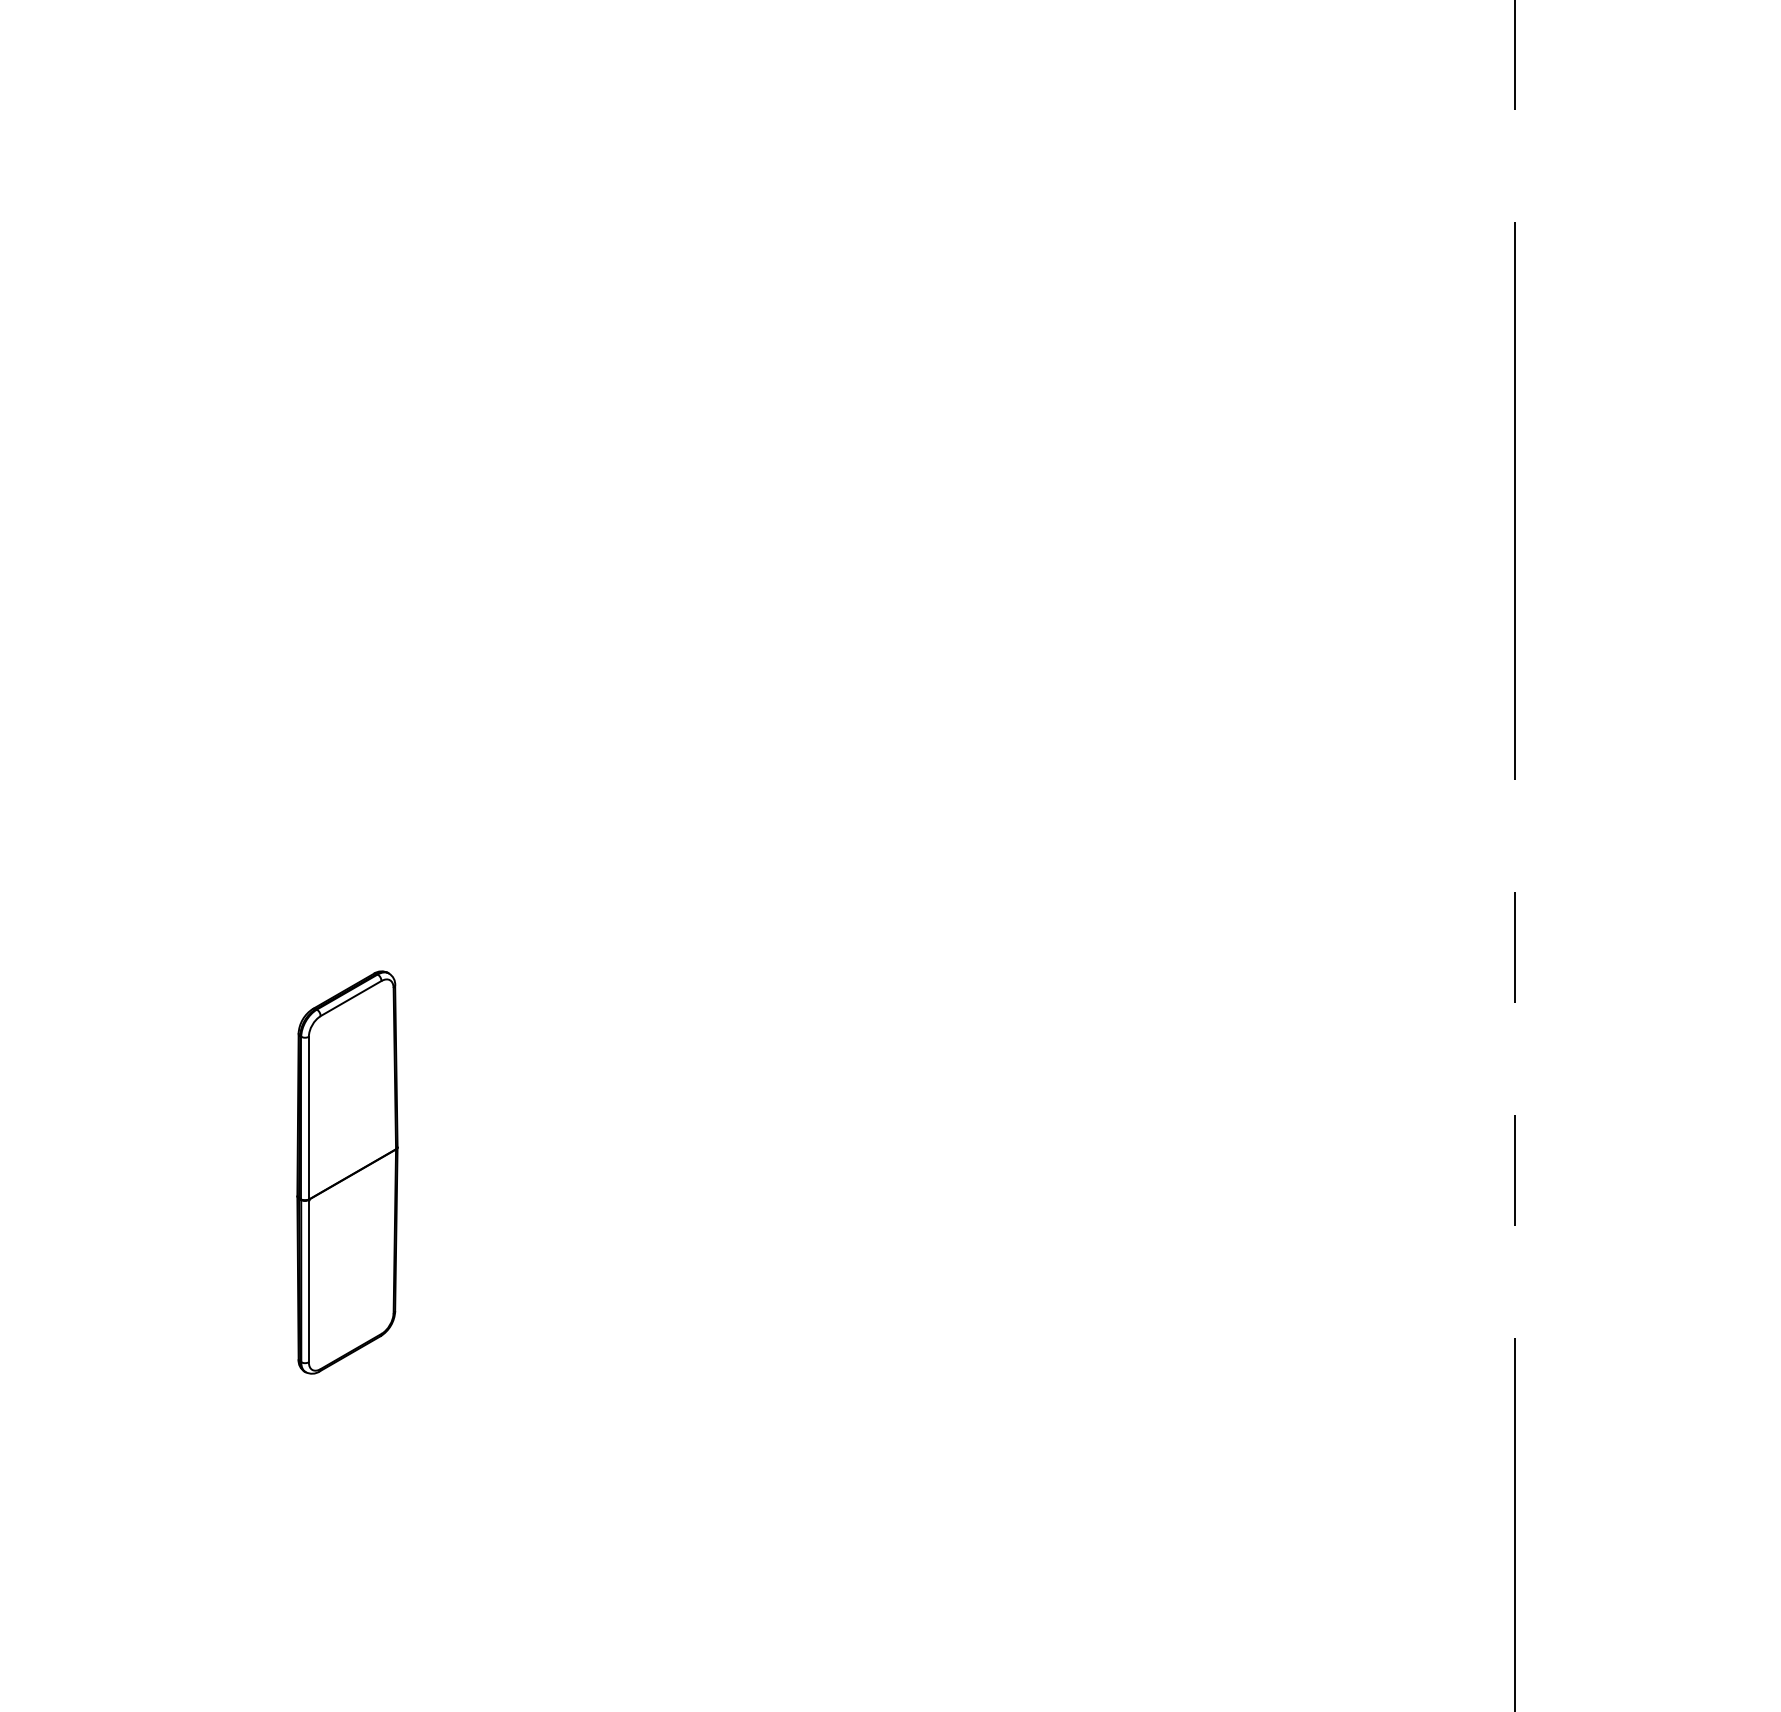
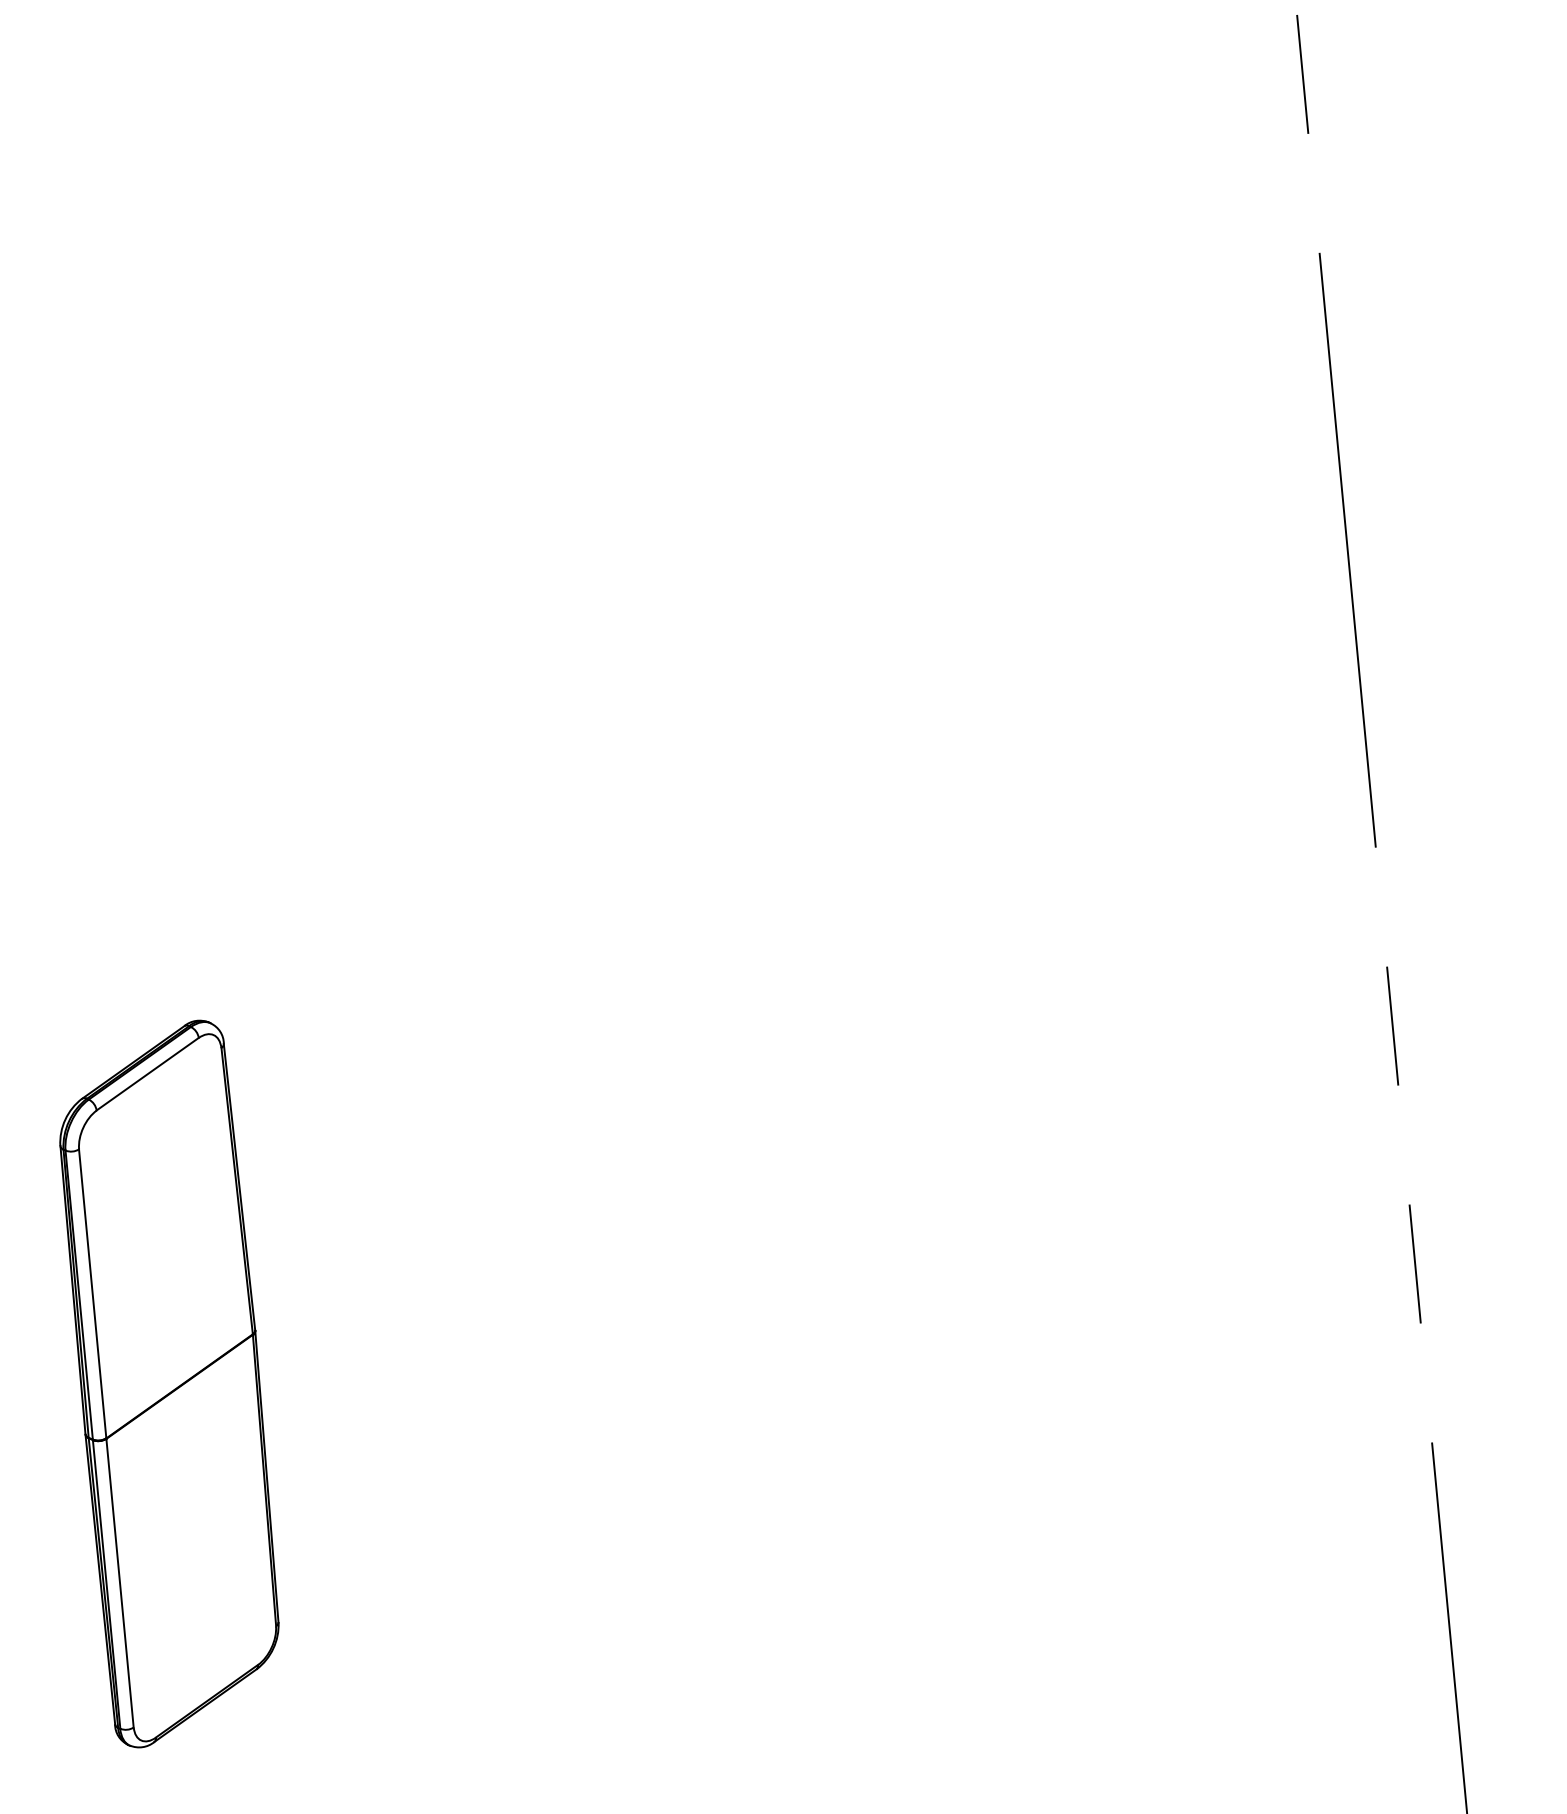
part: (347, 1172) -> (170, 1383), size x1.67

